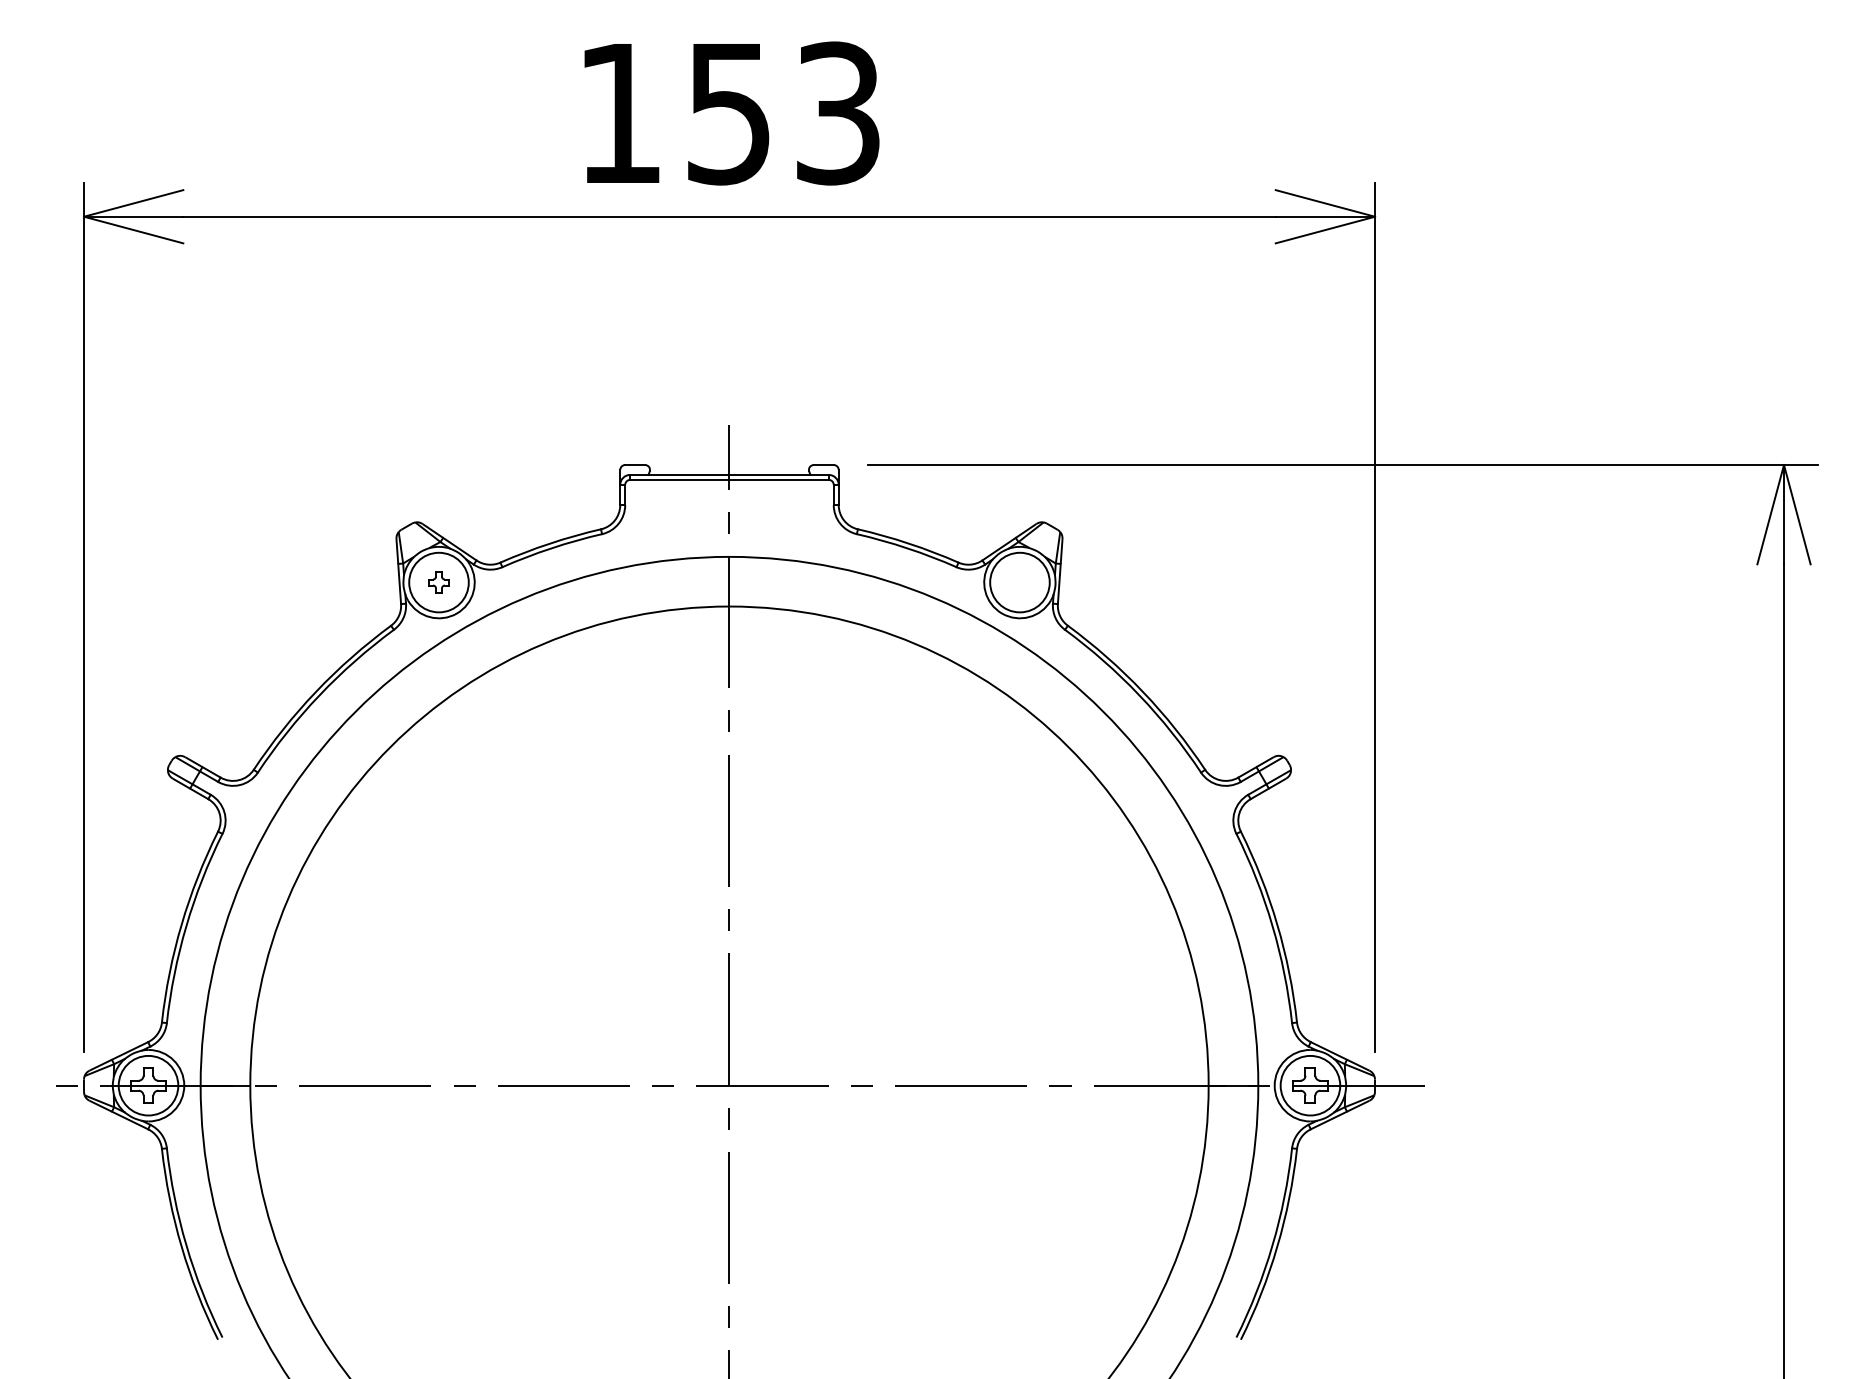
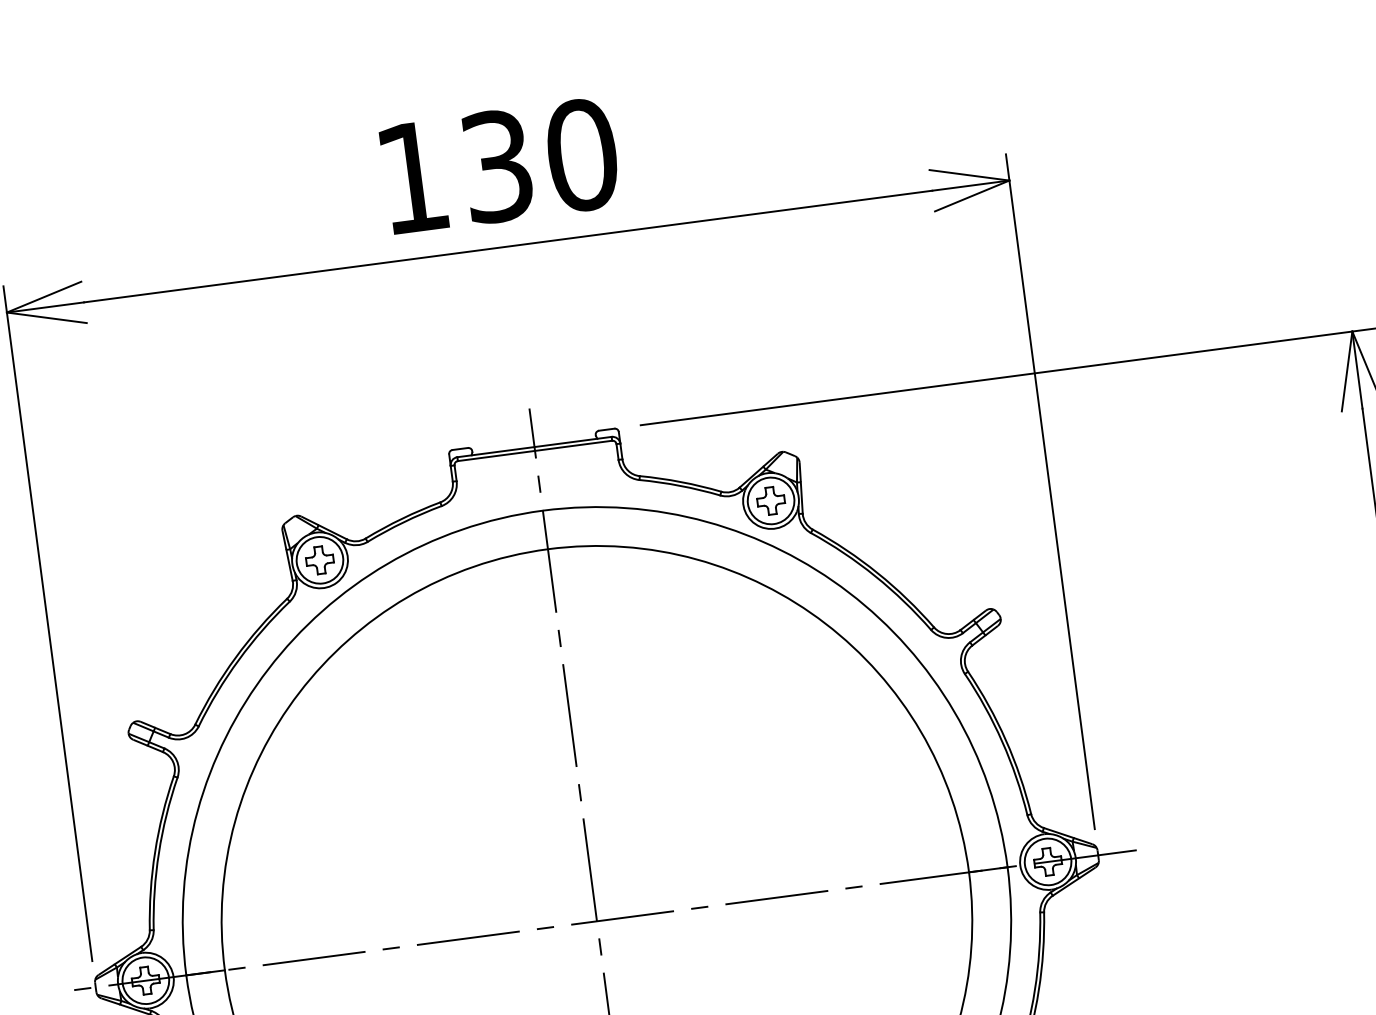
text: (784, 113) -> (540, 160), 153 -> 130
part: (438, 582) -> (319, 560), size x1.67
part: (1019, 582) -> (770, 500), added

